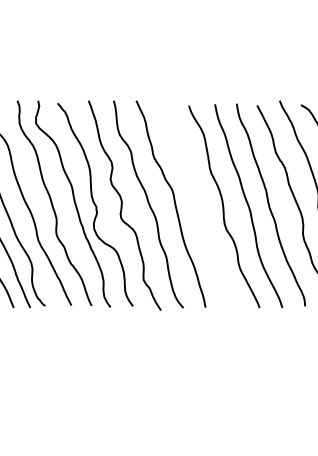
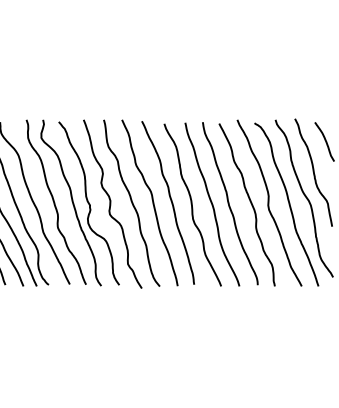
curve: (196, 202) -> (170, 201), added

